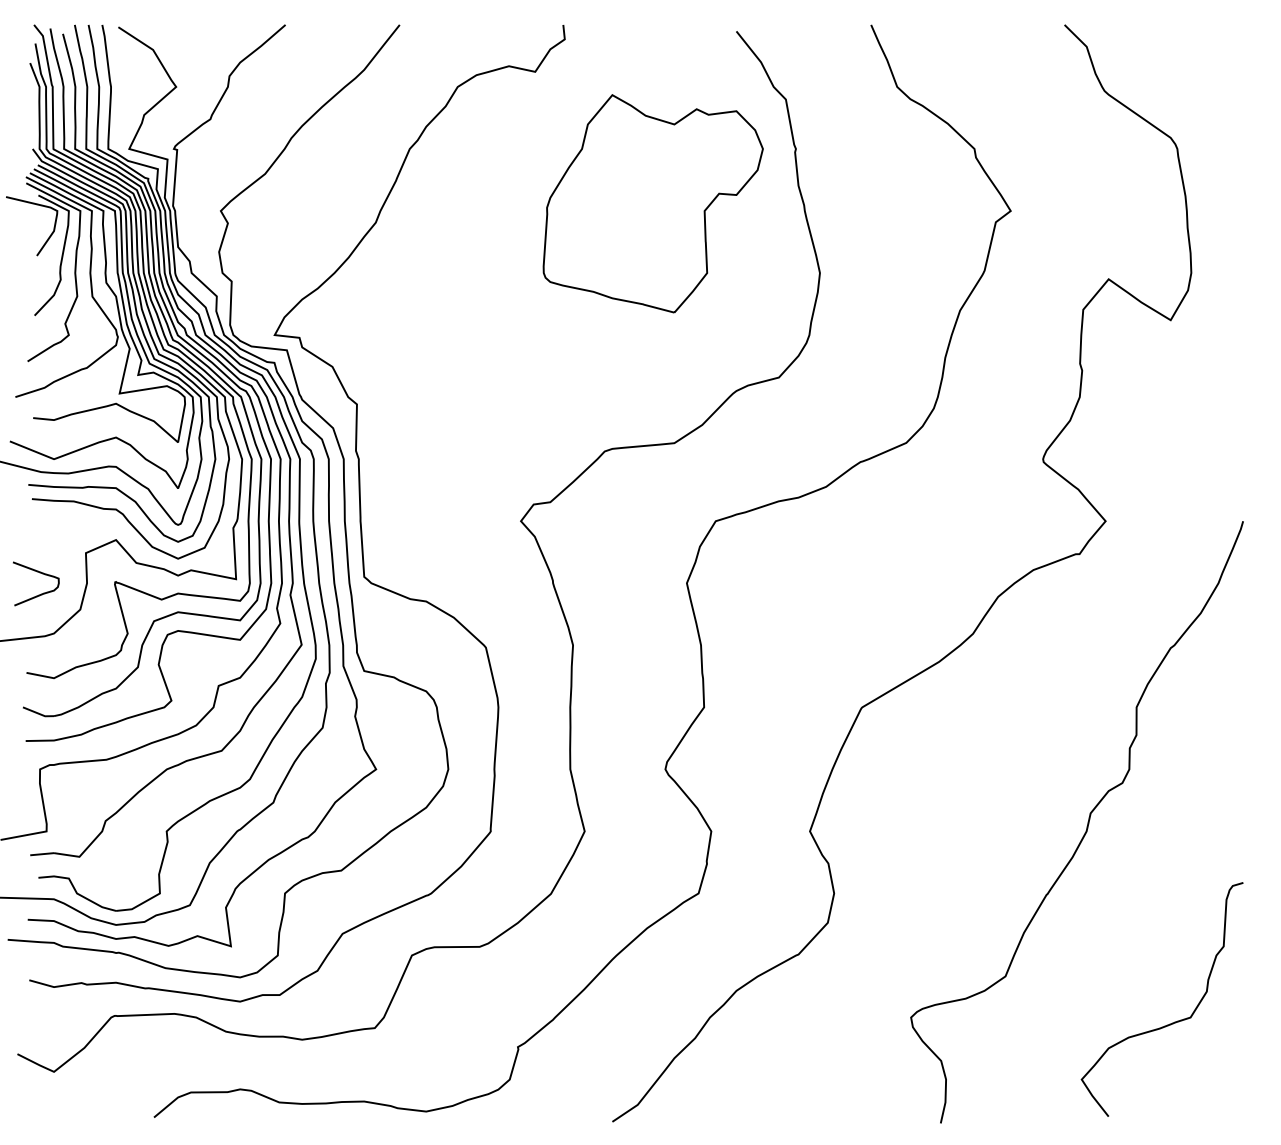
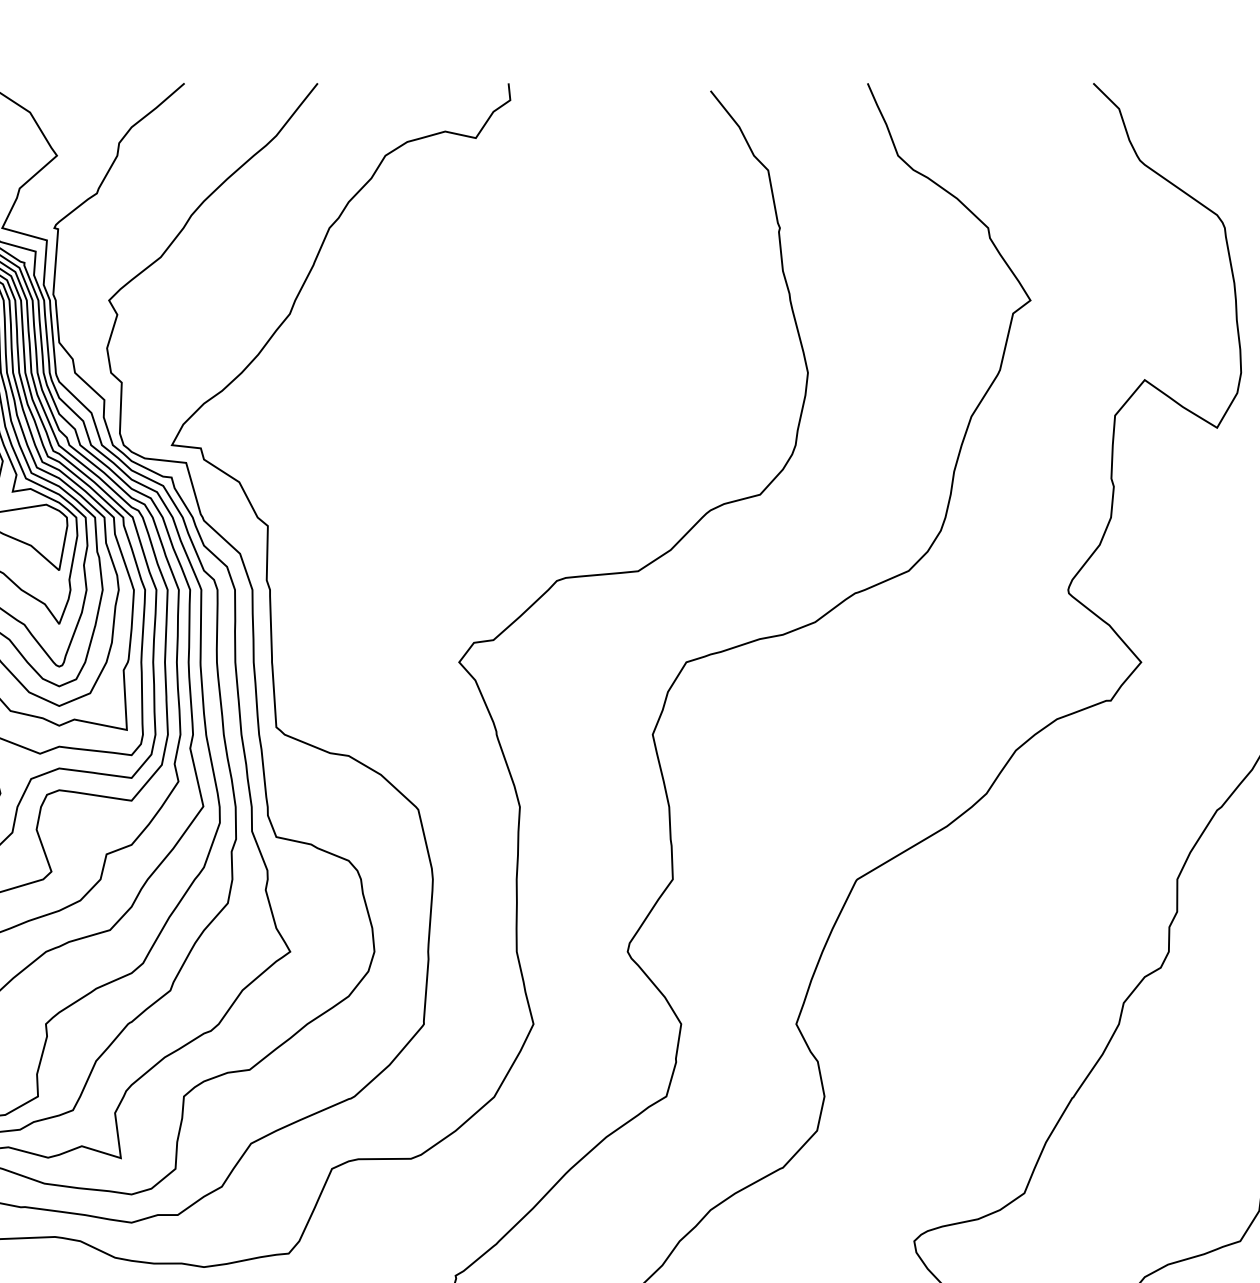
part: (652, 203) -> (612, 291), removed

